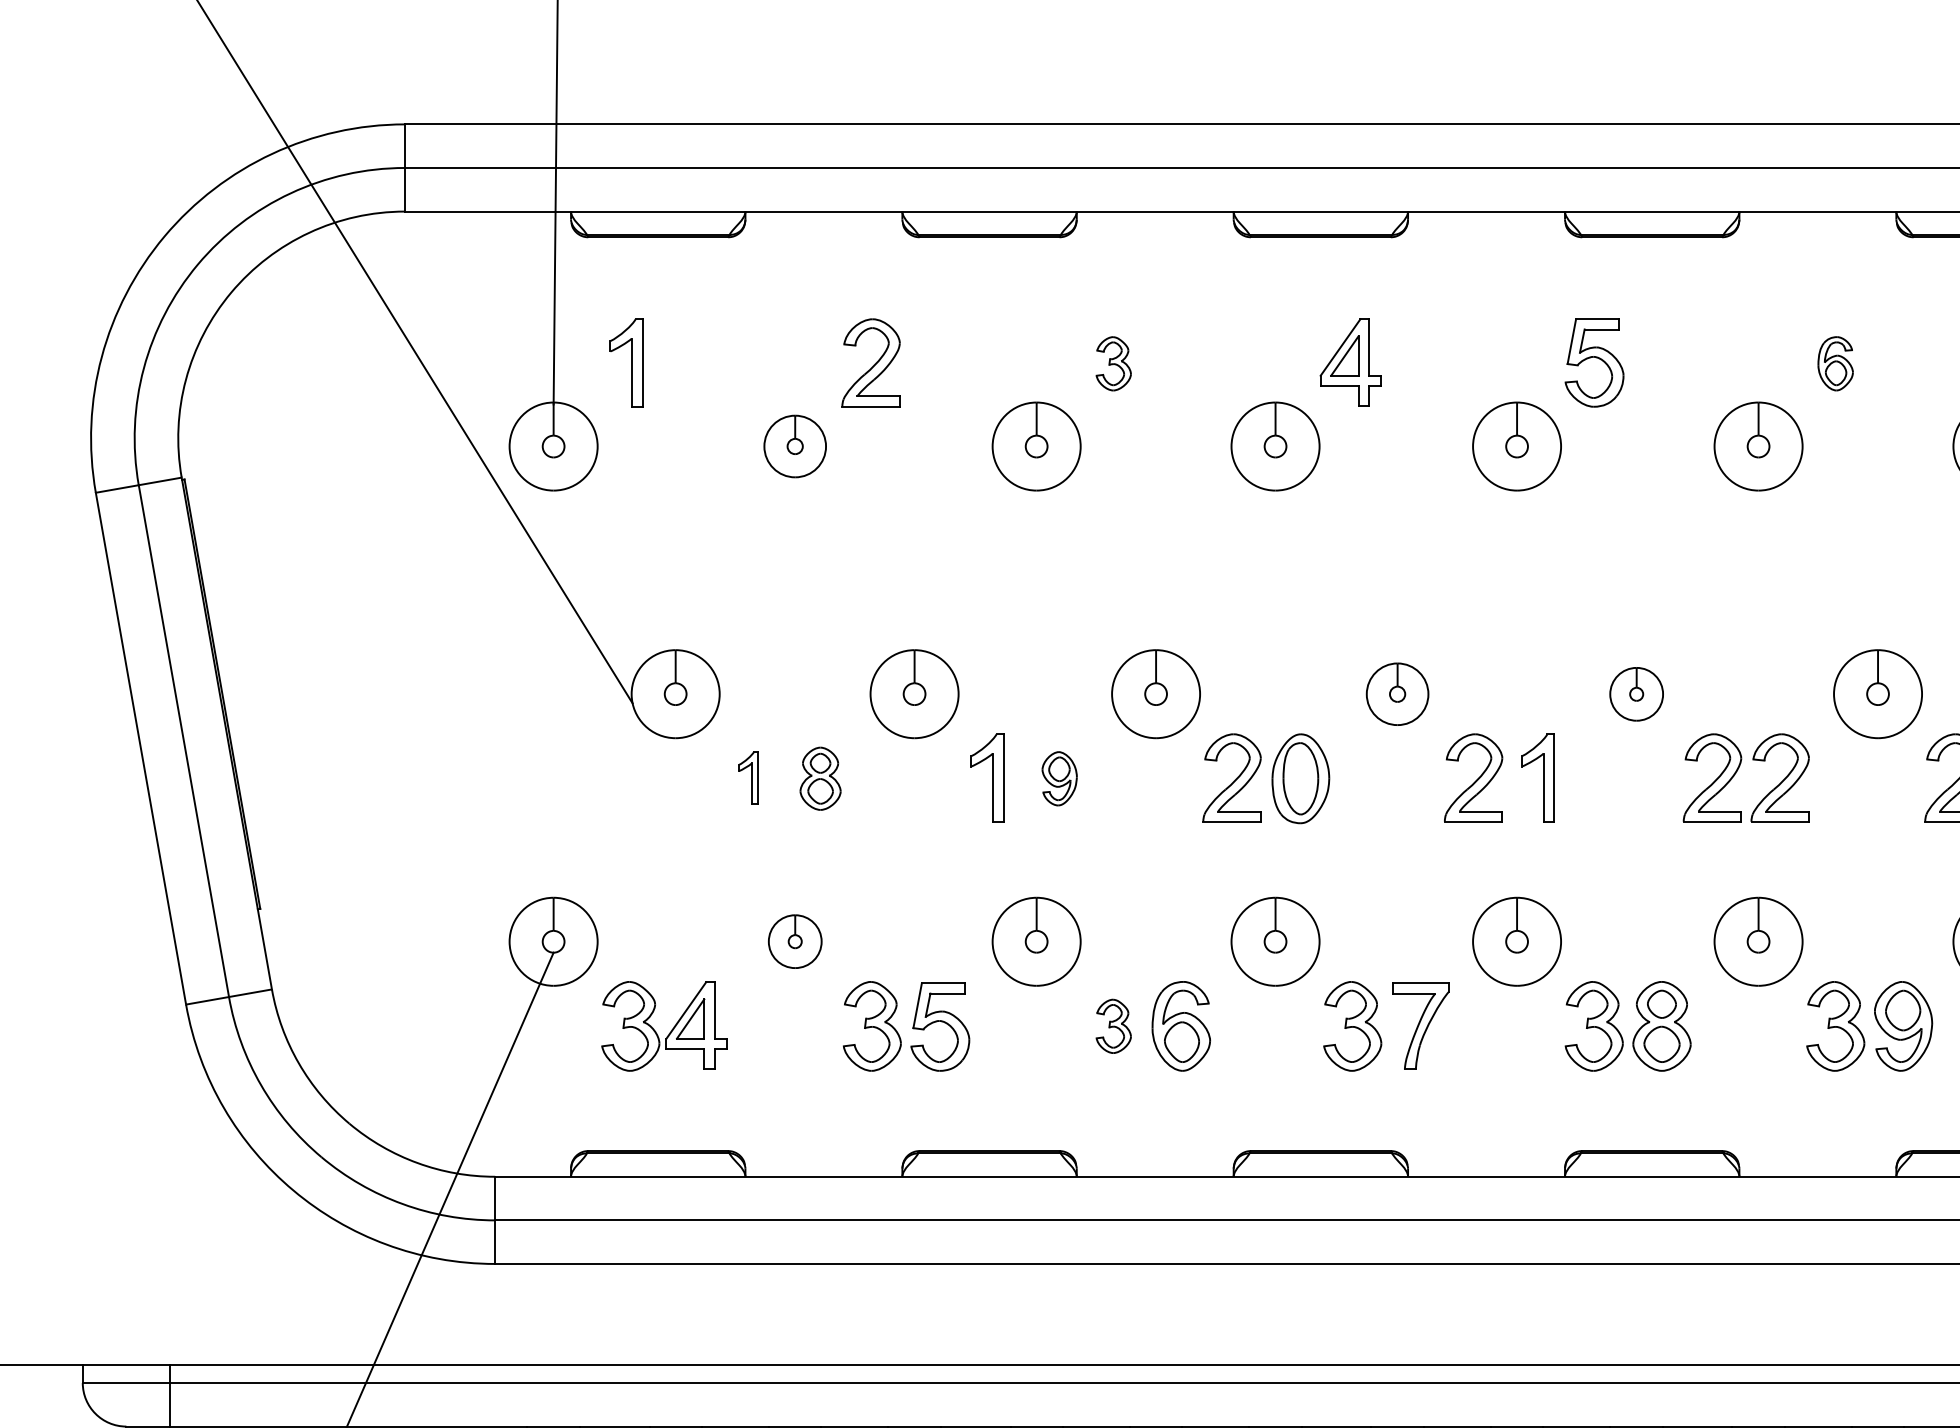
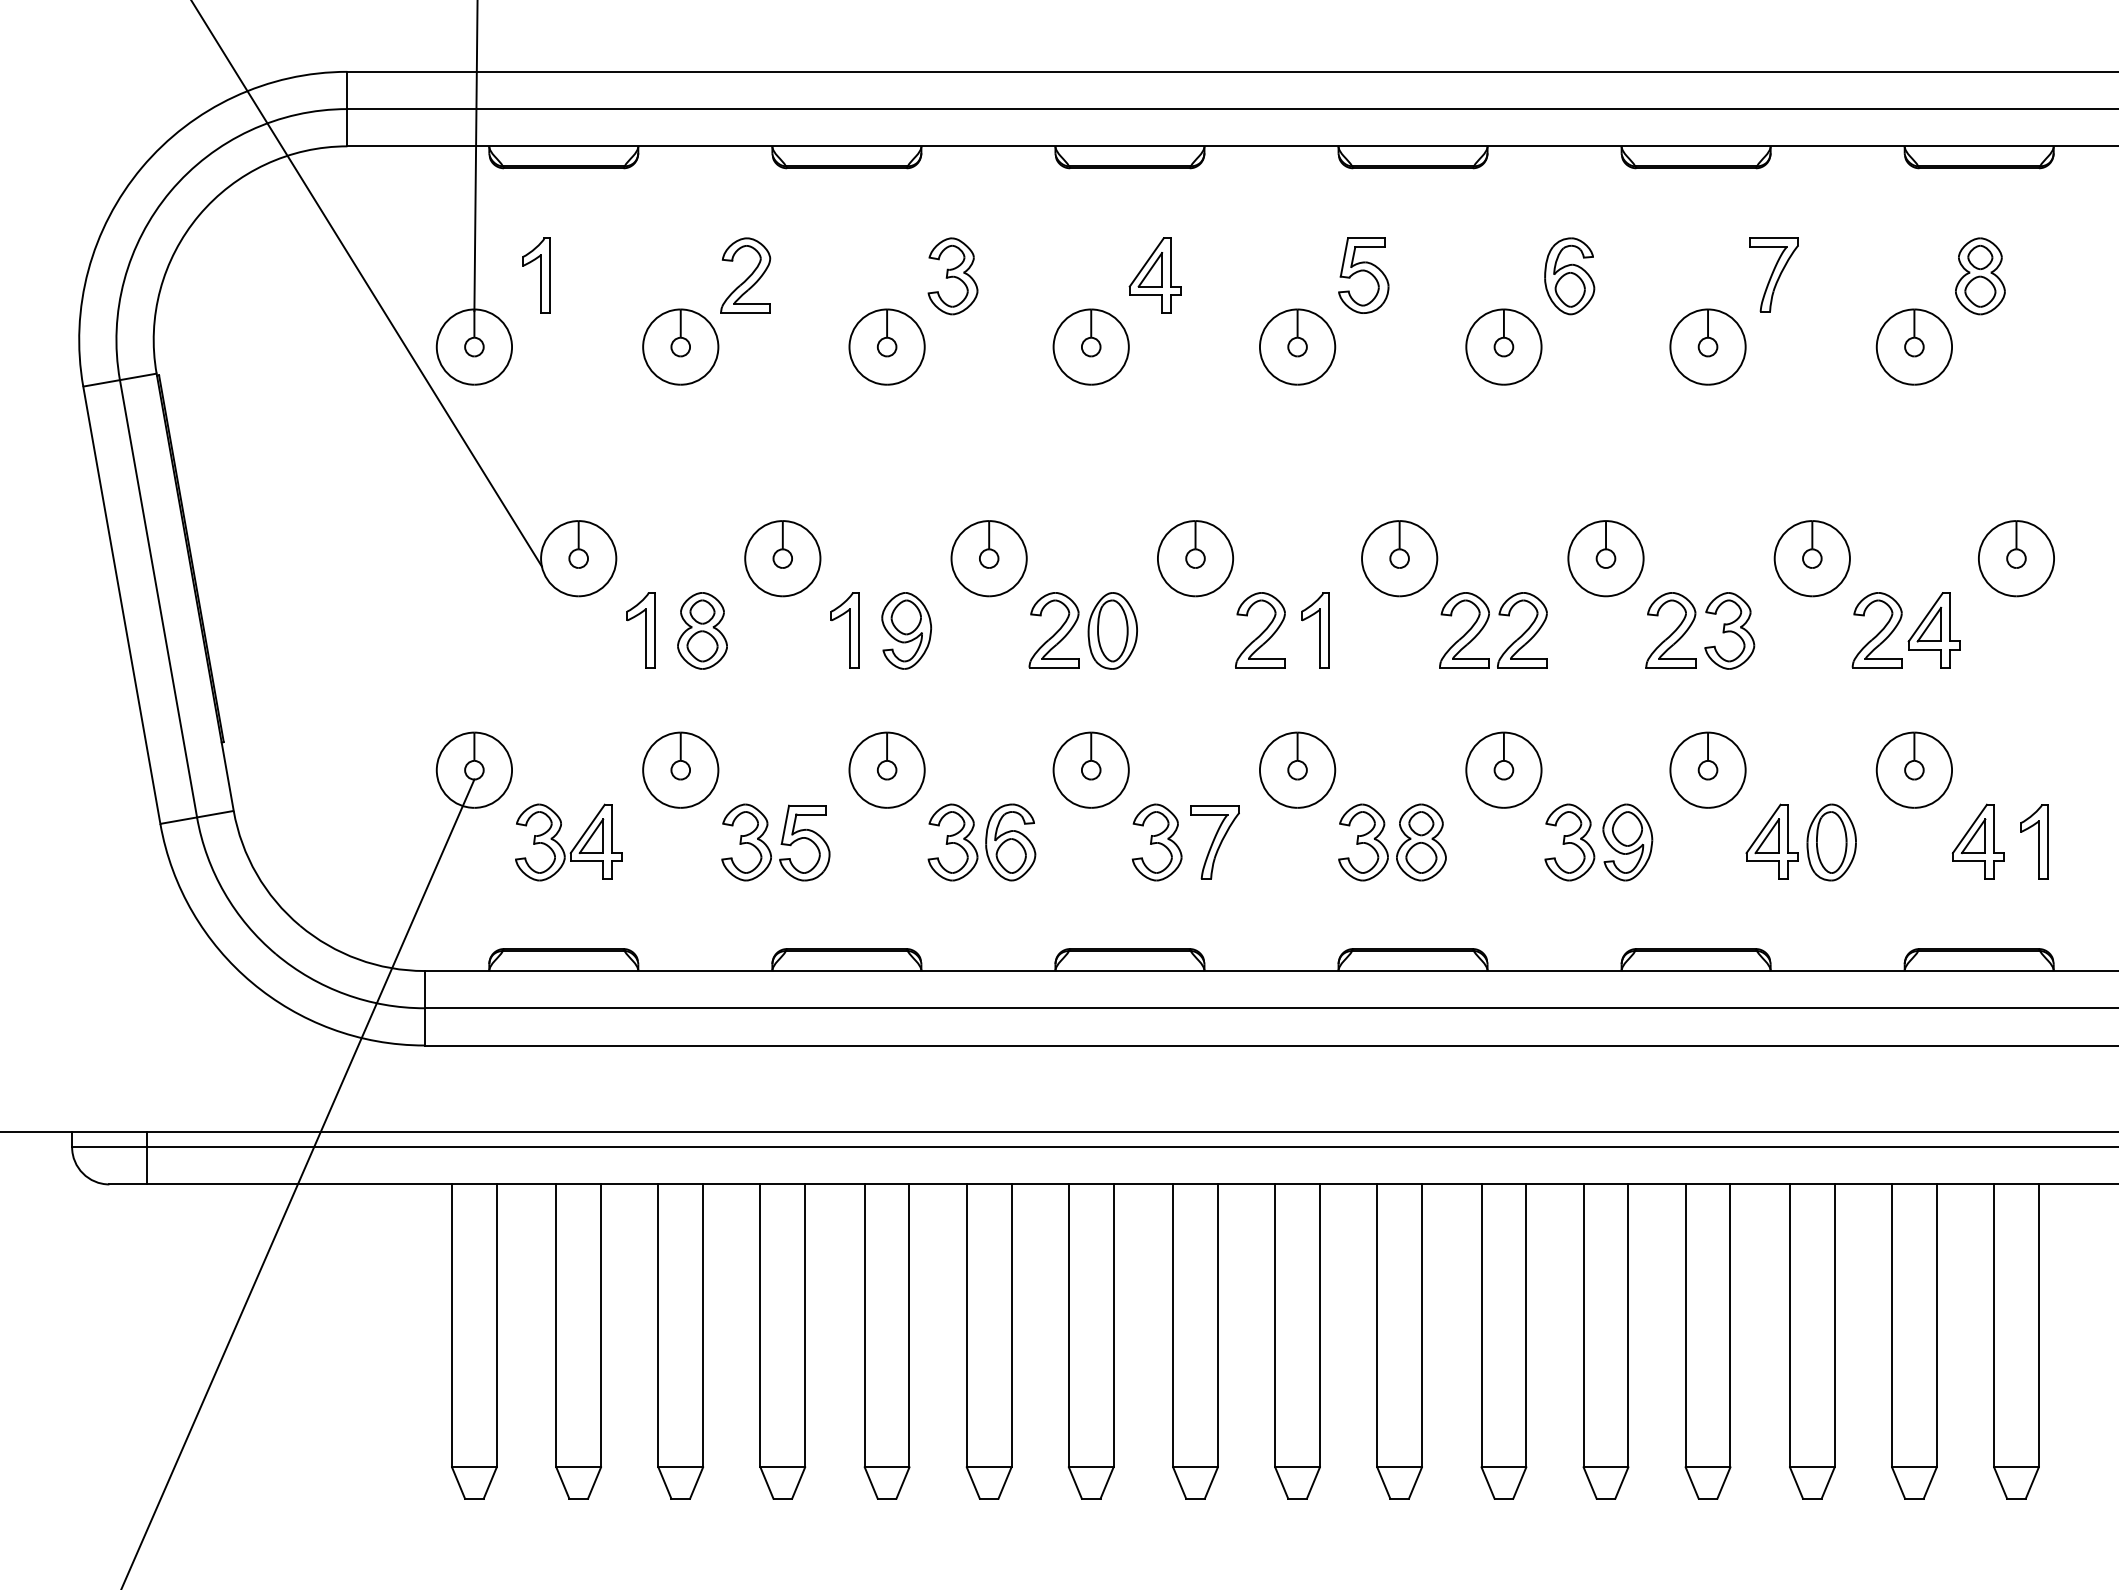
part: (1113, 363) -> (952, 276), size x1.67
part: (1835, 363) -> (1569, 276), size x1.67
part: (794, 445) -> (680, 346), size x1.43
part: (1397, 693) -> (1195, 558), size x1.43
part: (1636, 693) -> (1399, 558), size x1.67
part: (748, 778) -> (640, 630), size x1.67
part: (820, 778) -> (702, 630), size x1.43
part: (1059, 778) -> (906, 630), size x1.67
part: (794, 940) -> (680, 769), size x1.67
part: (1113, 1026) -> (952, 842), size x1.67

